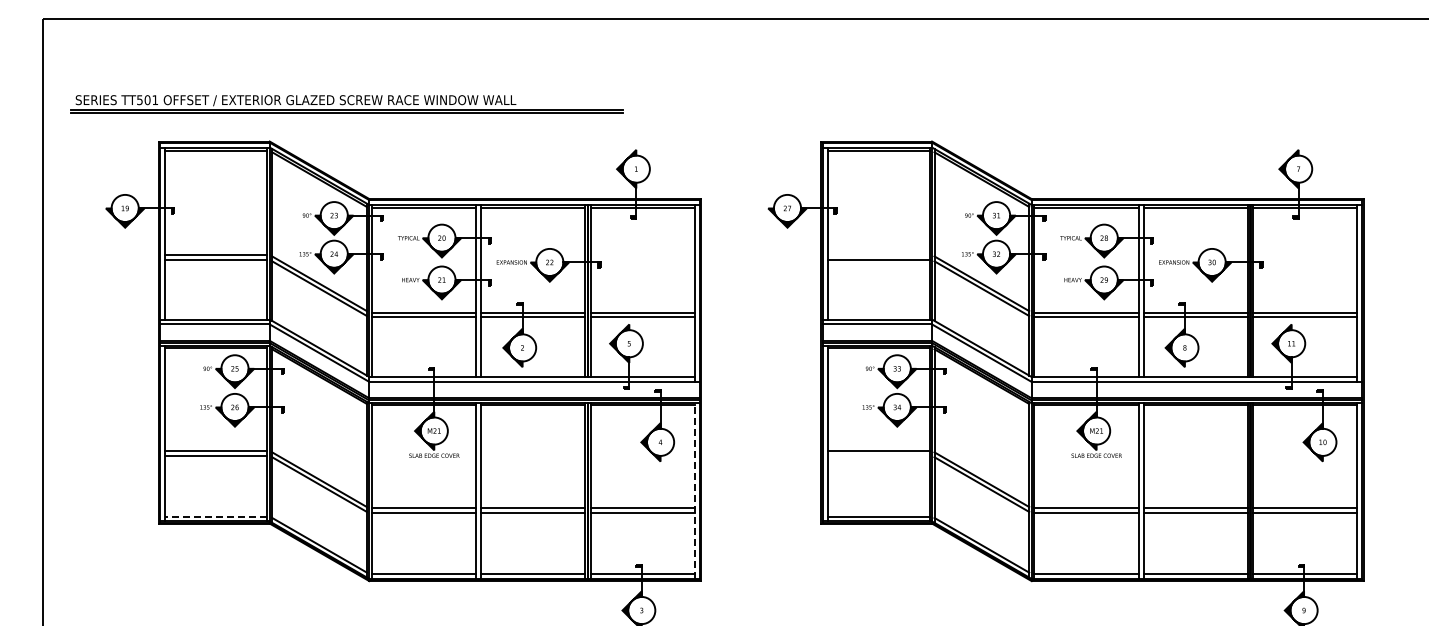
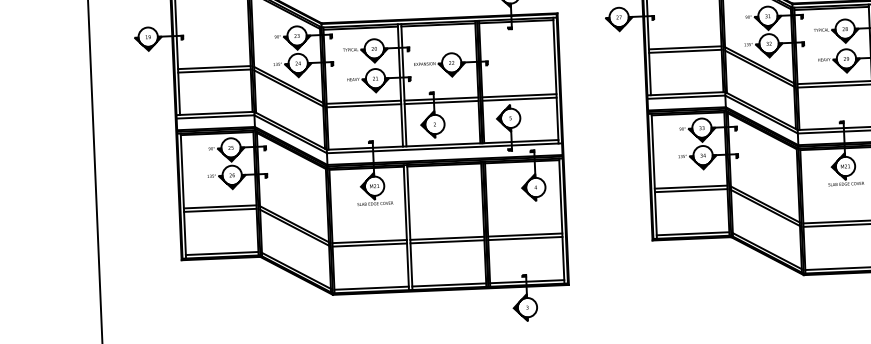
line: (878, 255) -> (685, 48), added
line: (878, 455) -> (691, 190), added
line: (695, 491) -> (562, 221), dashed -> solid
line: (215, 516) -> (221, 253), dashed -> solid

